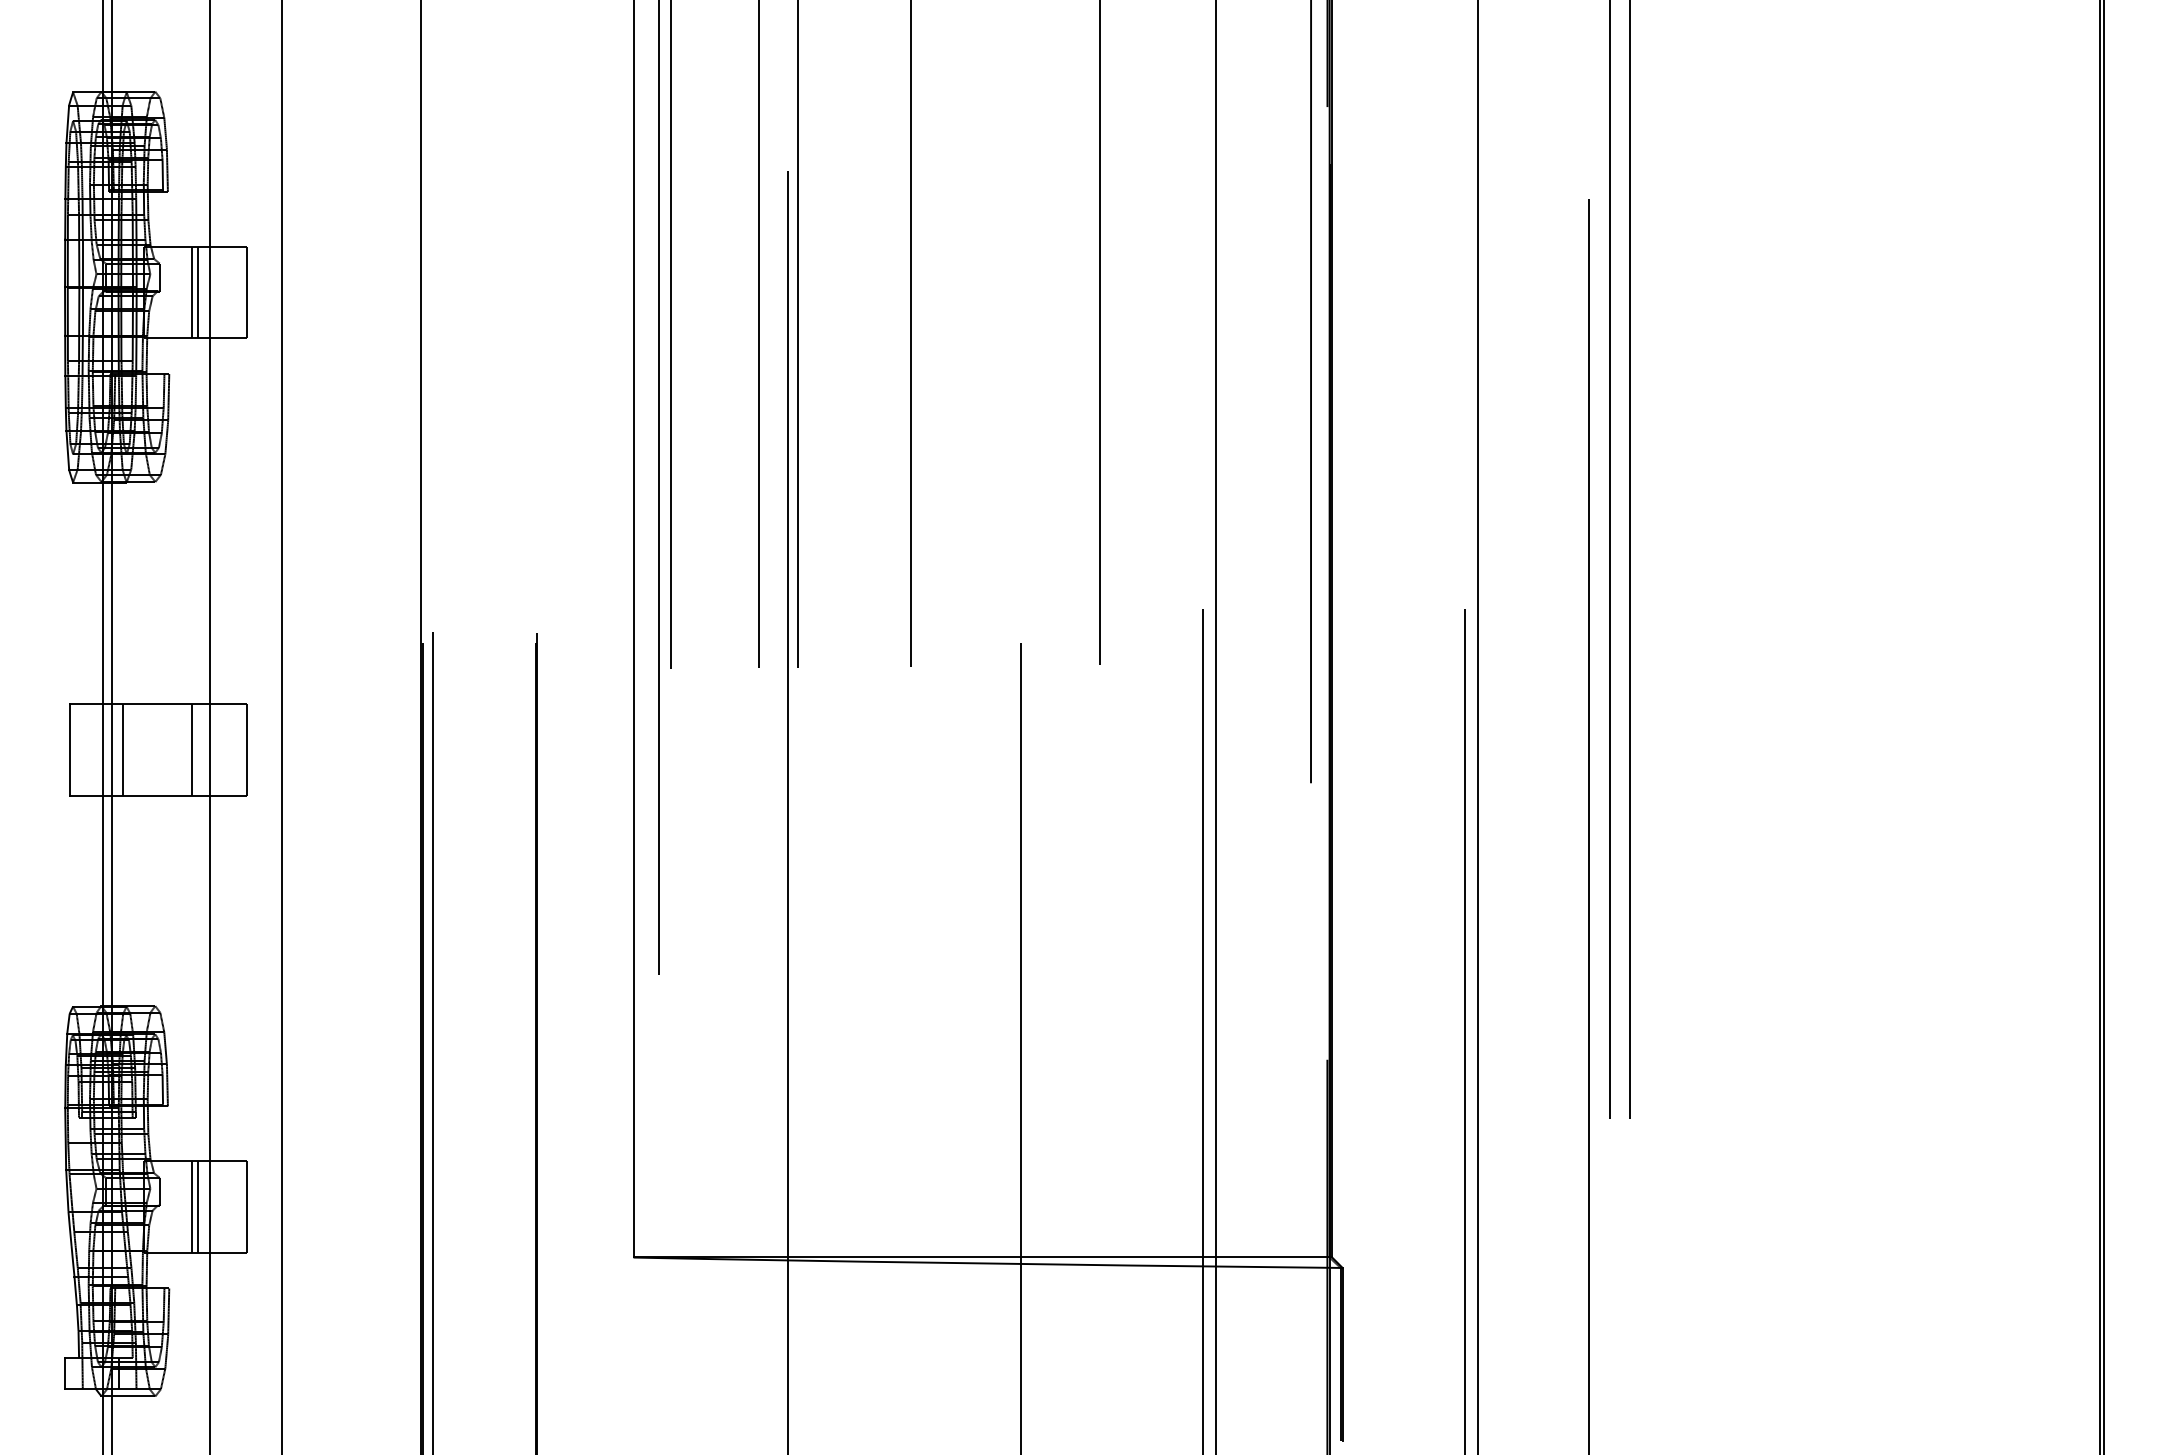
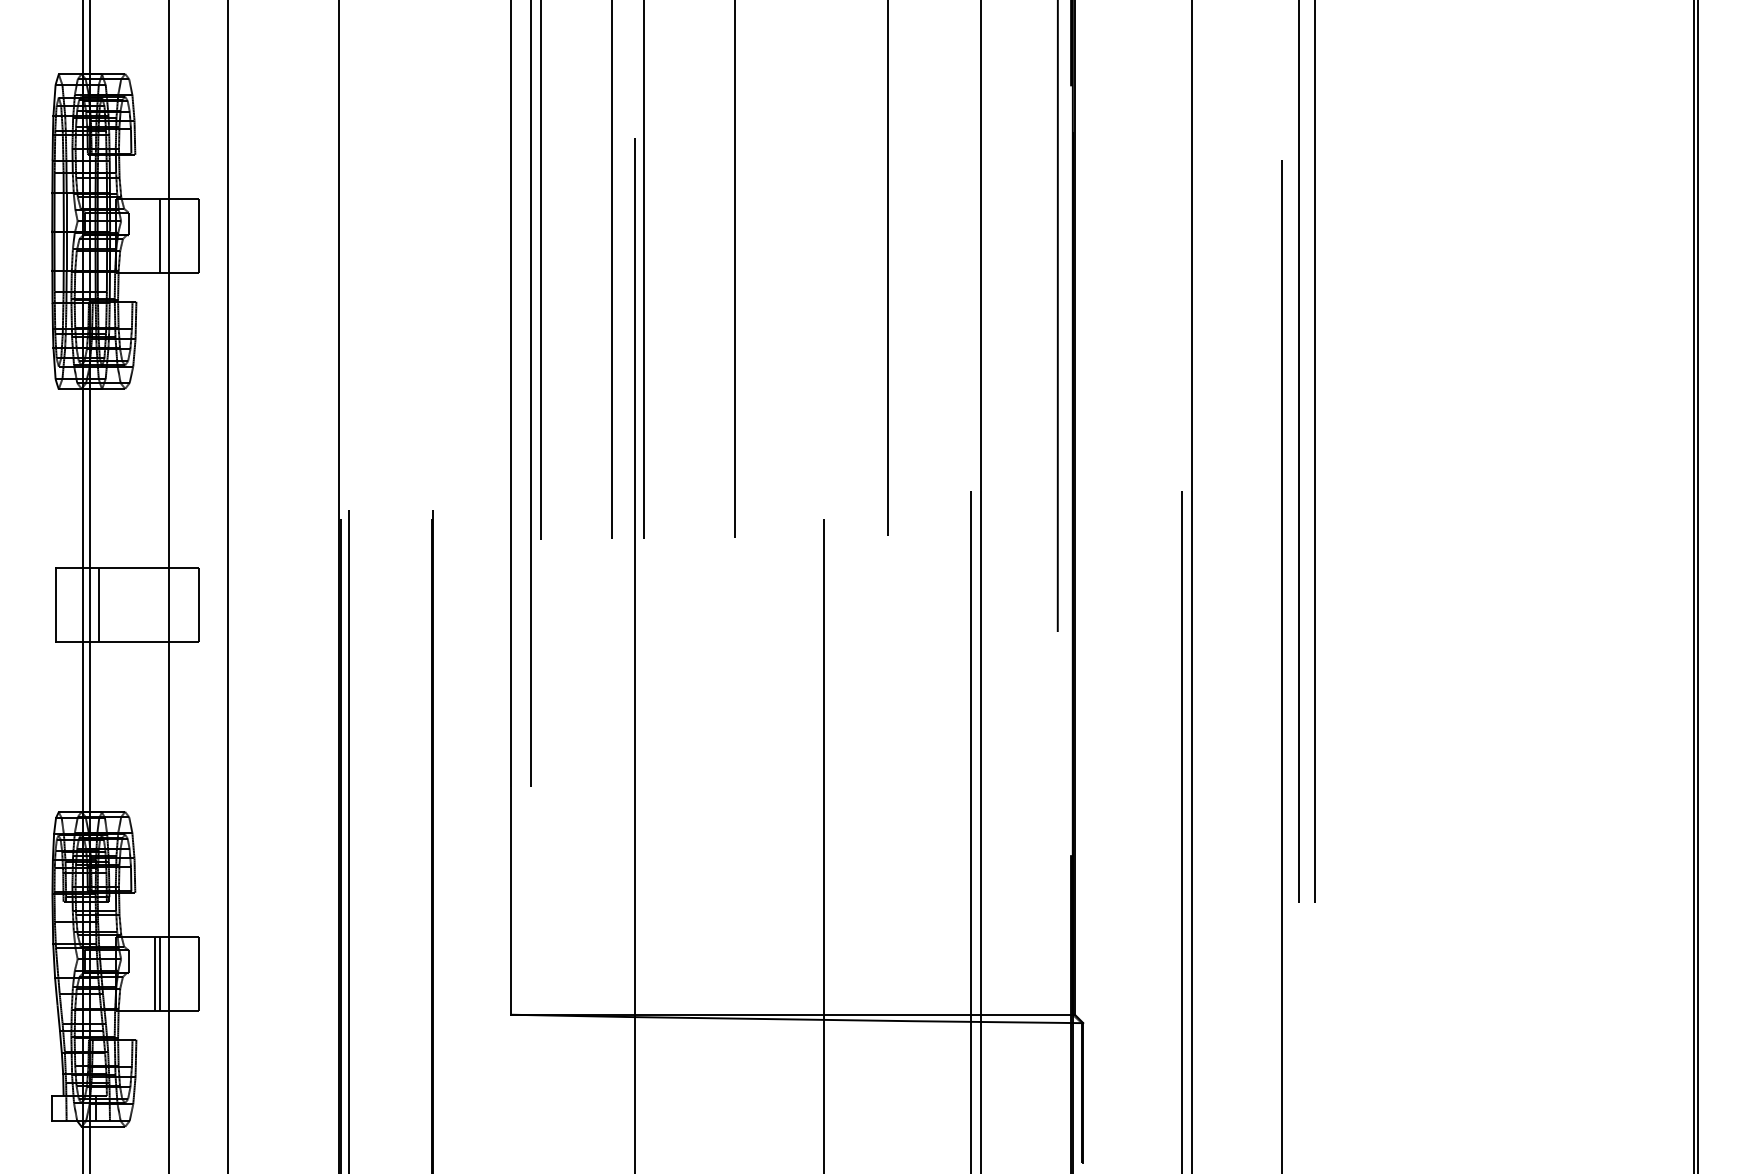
line: (192, 292) -> (155, 235), removed
line: (192, 749) -> (155, 604), removed

